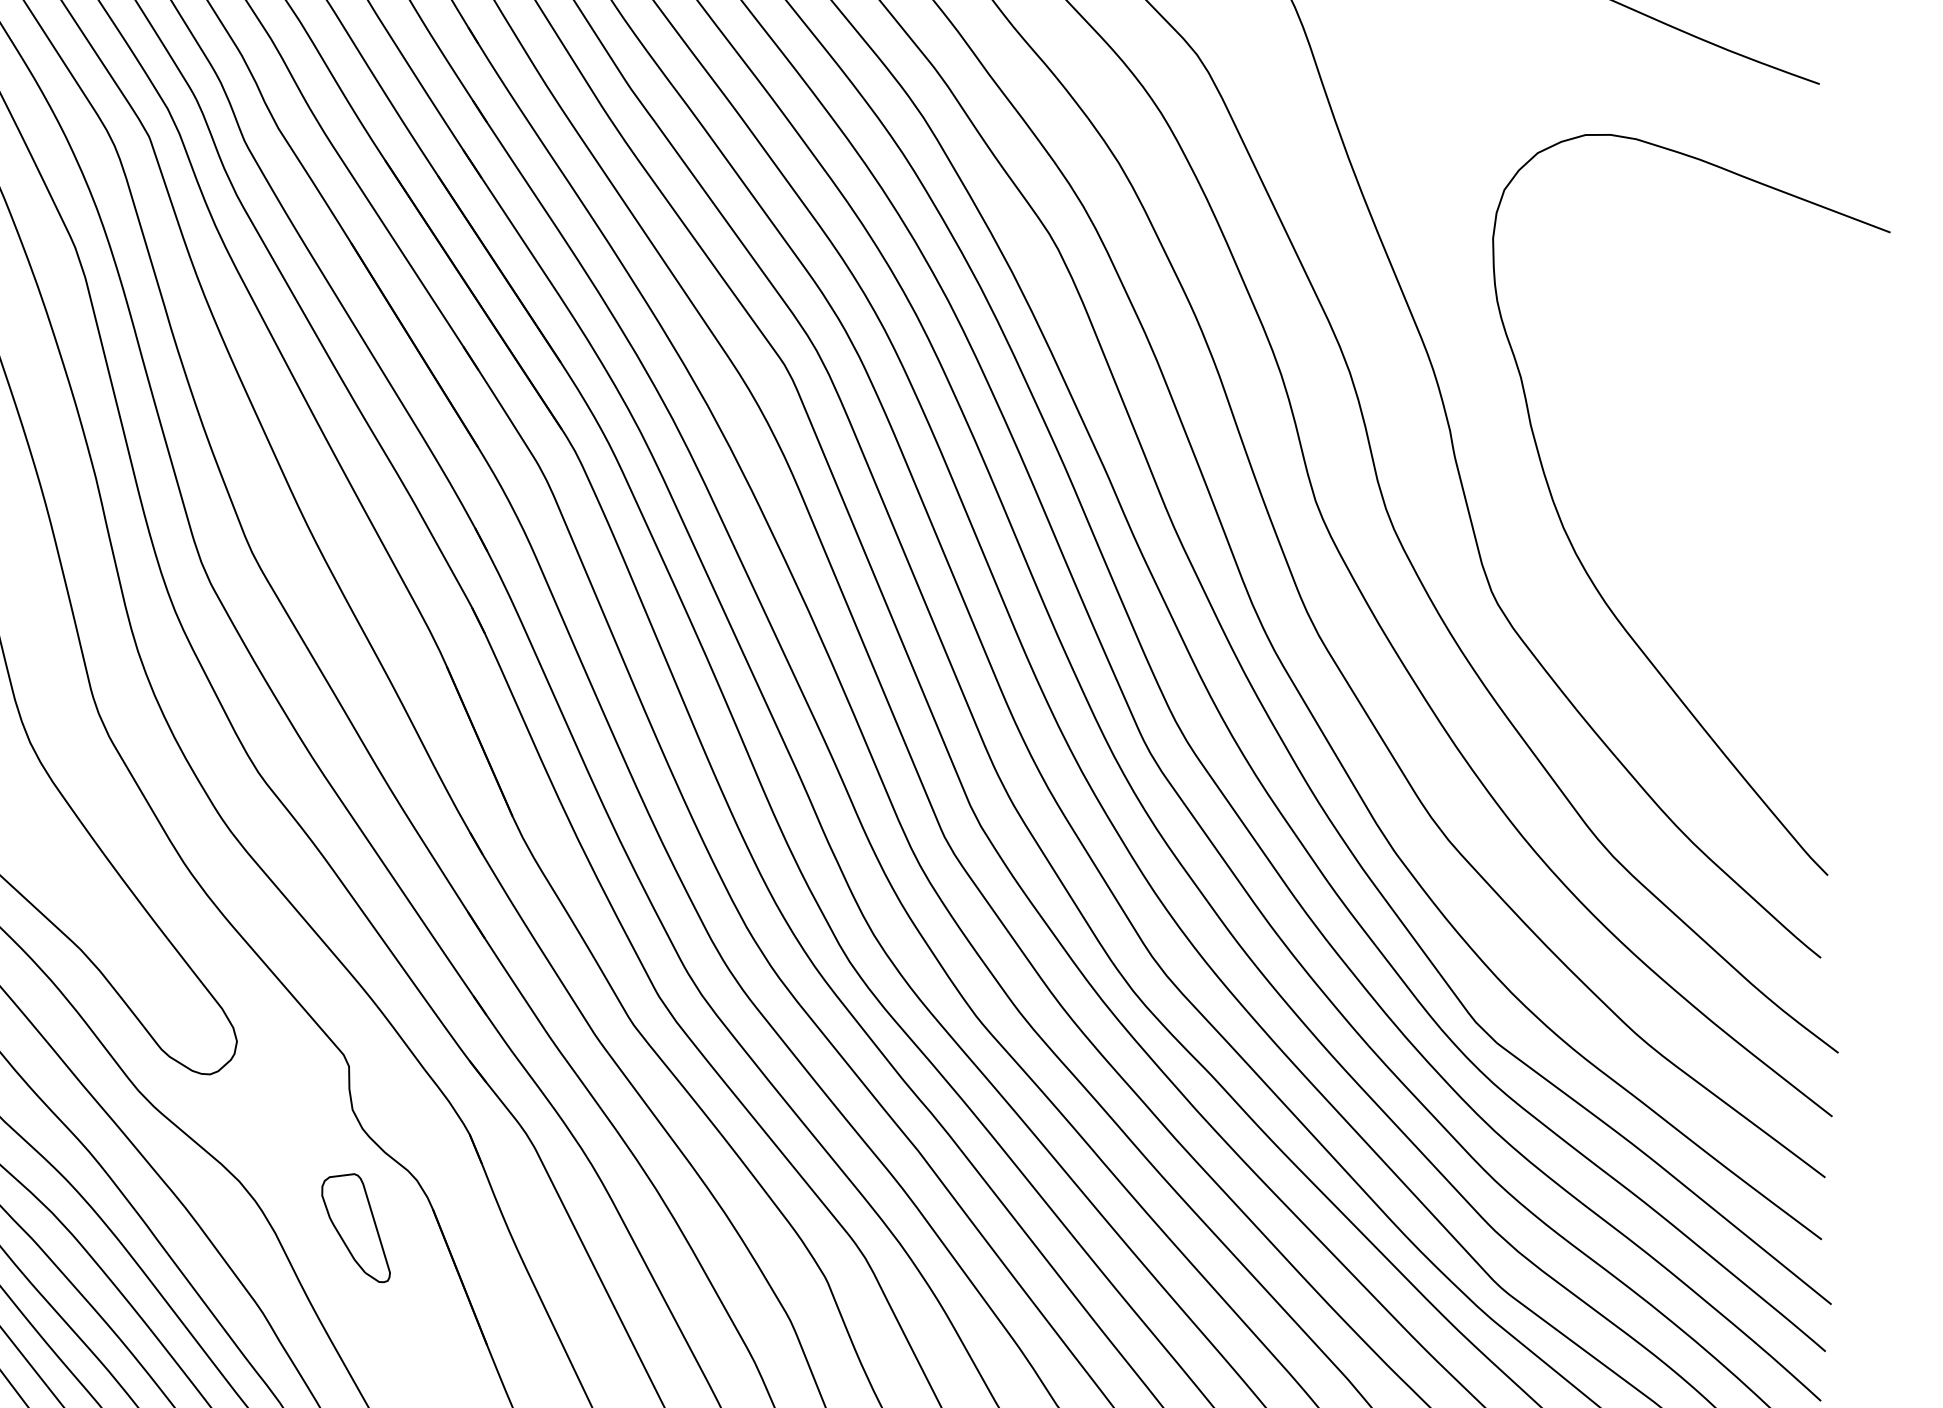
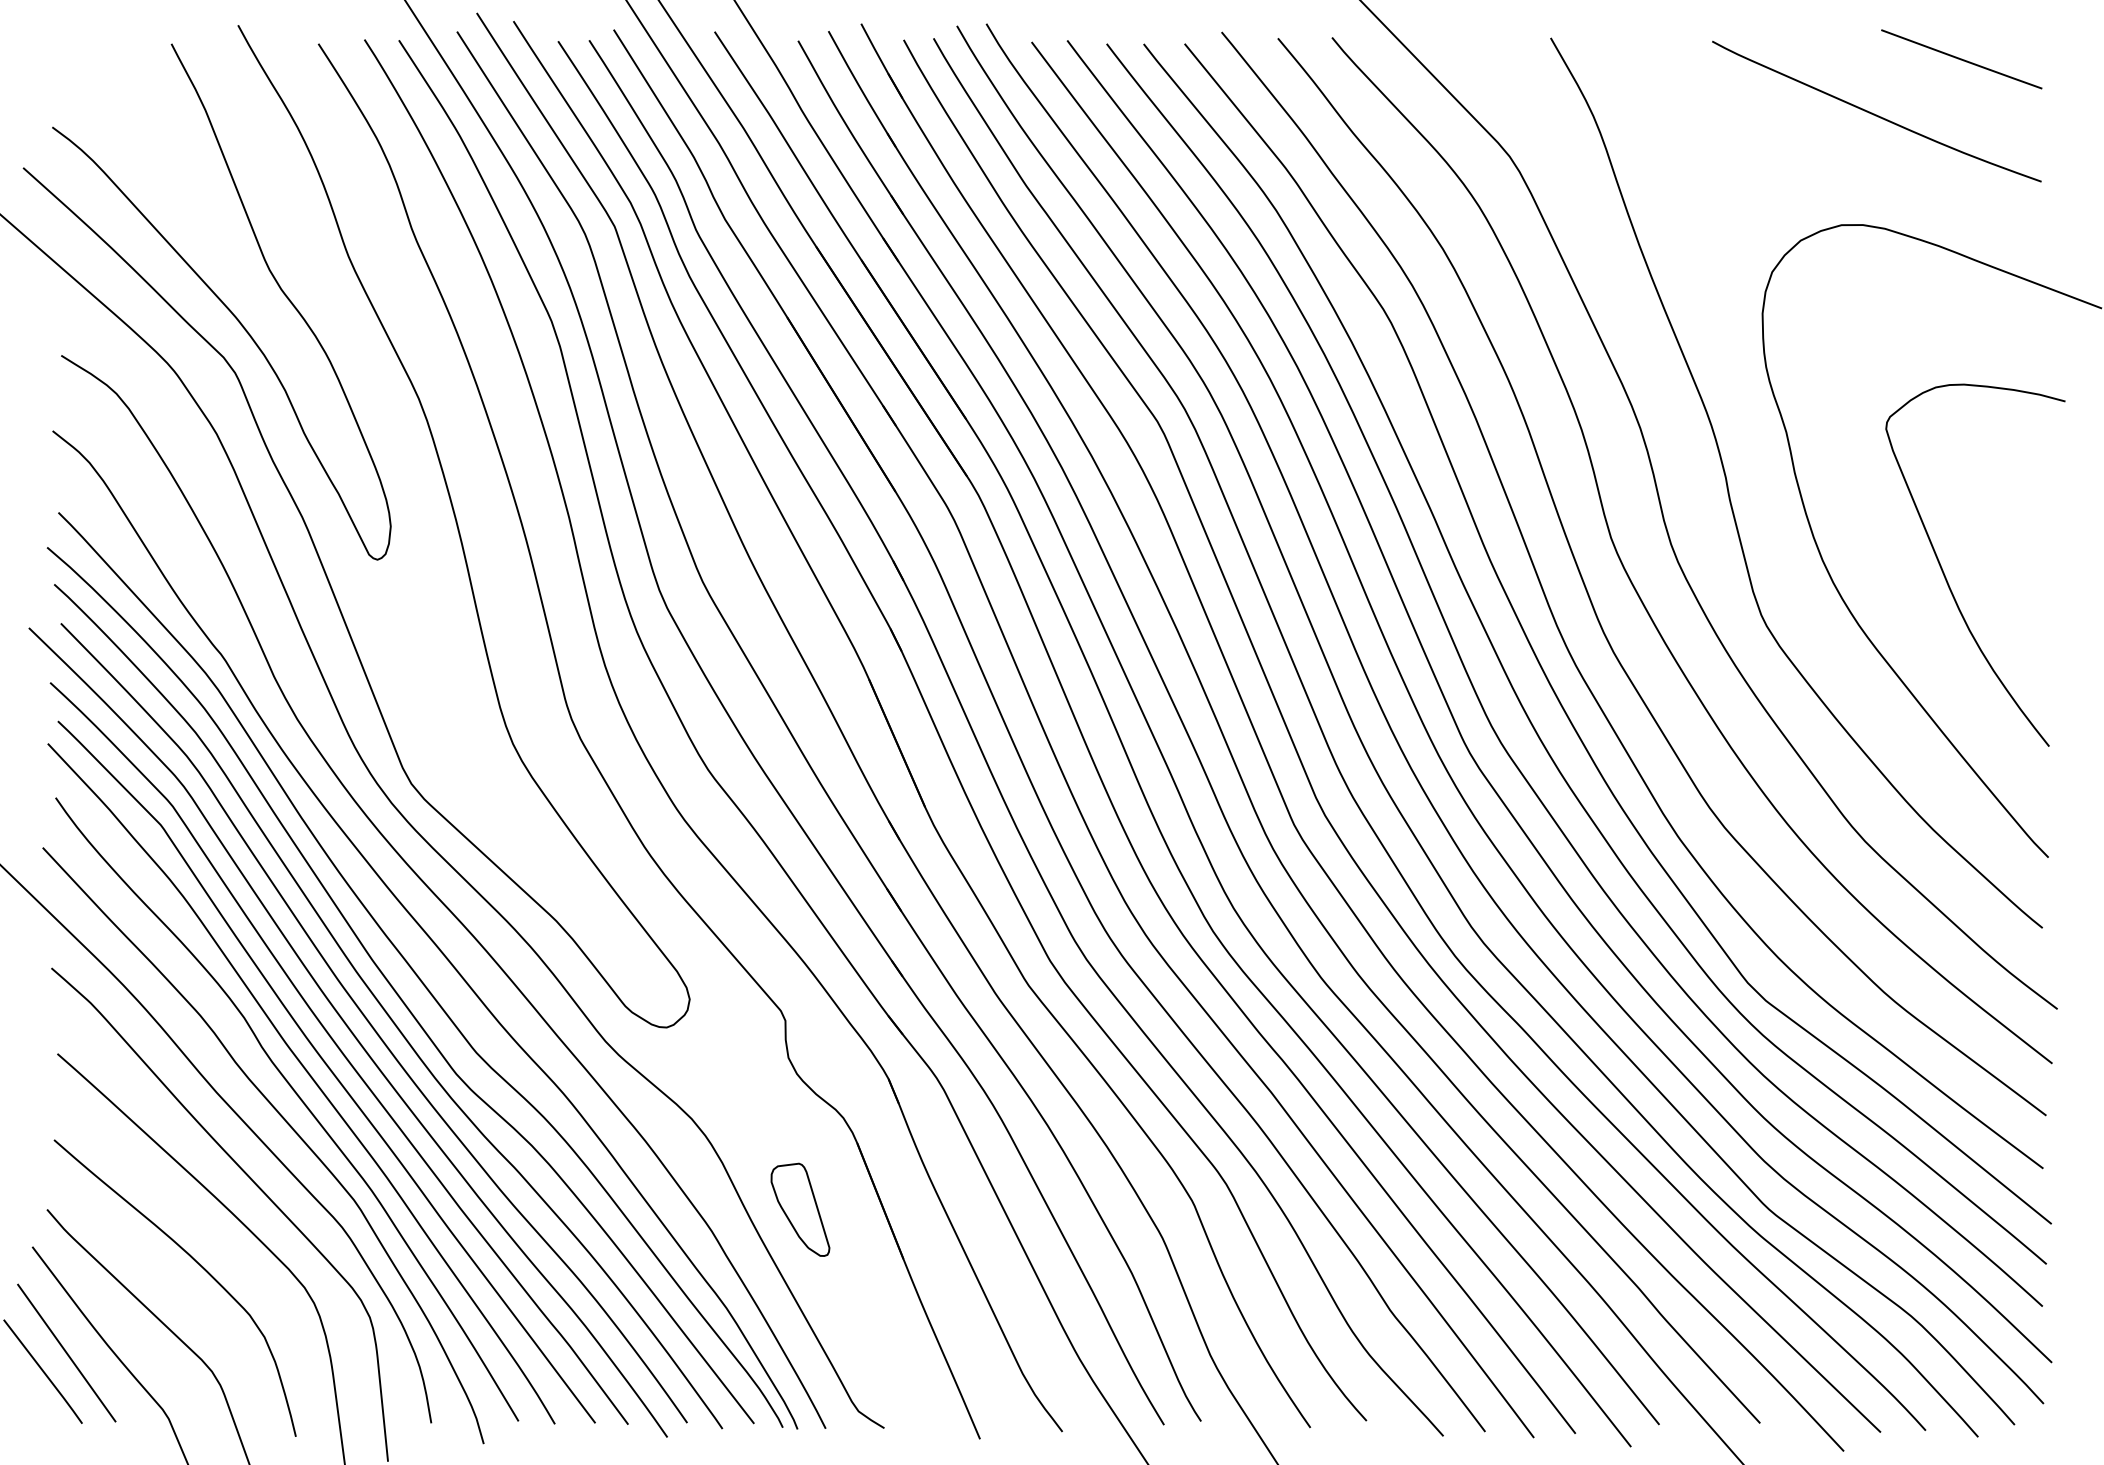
curve: (1709, 549) -> (1947, 579), added
part: (356, 1227) -> (800, 1209), moved

